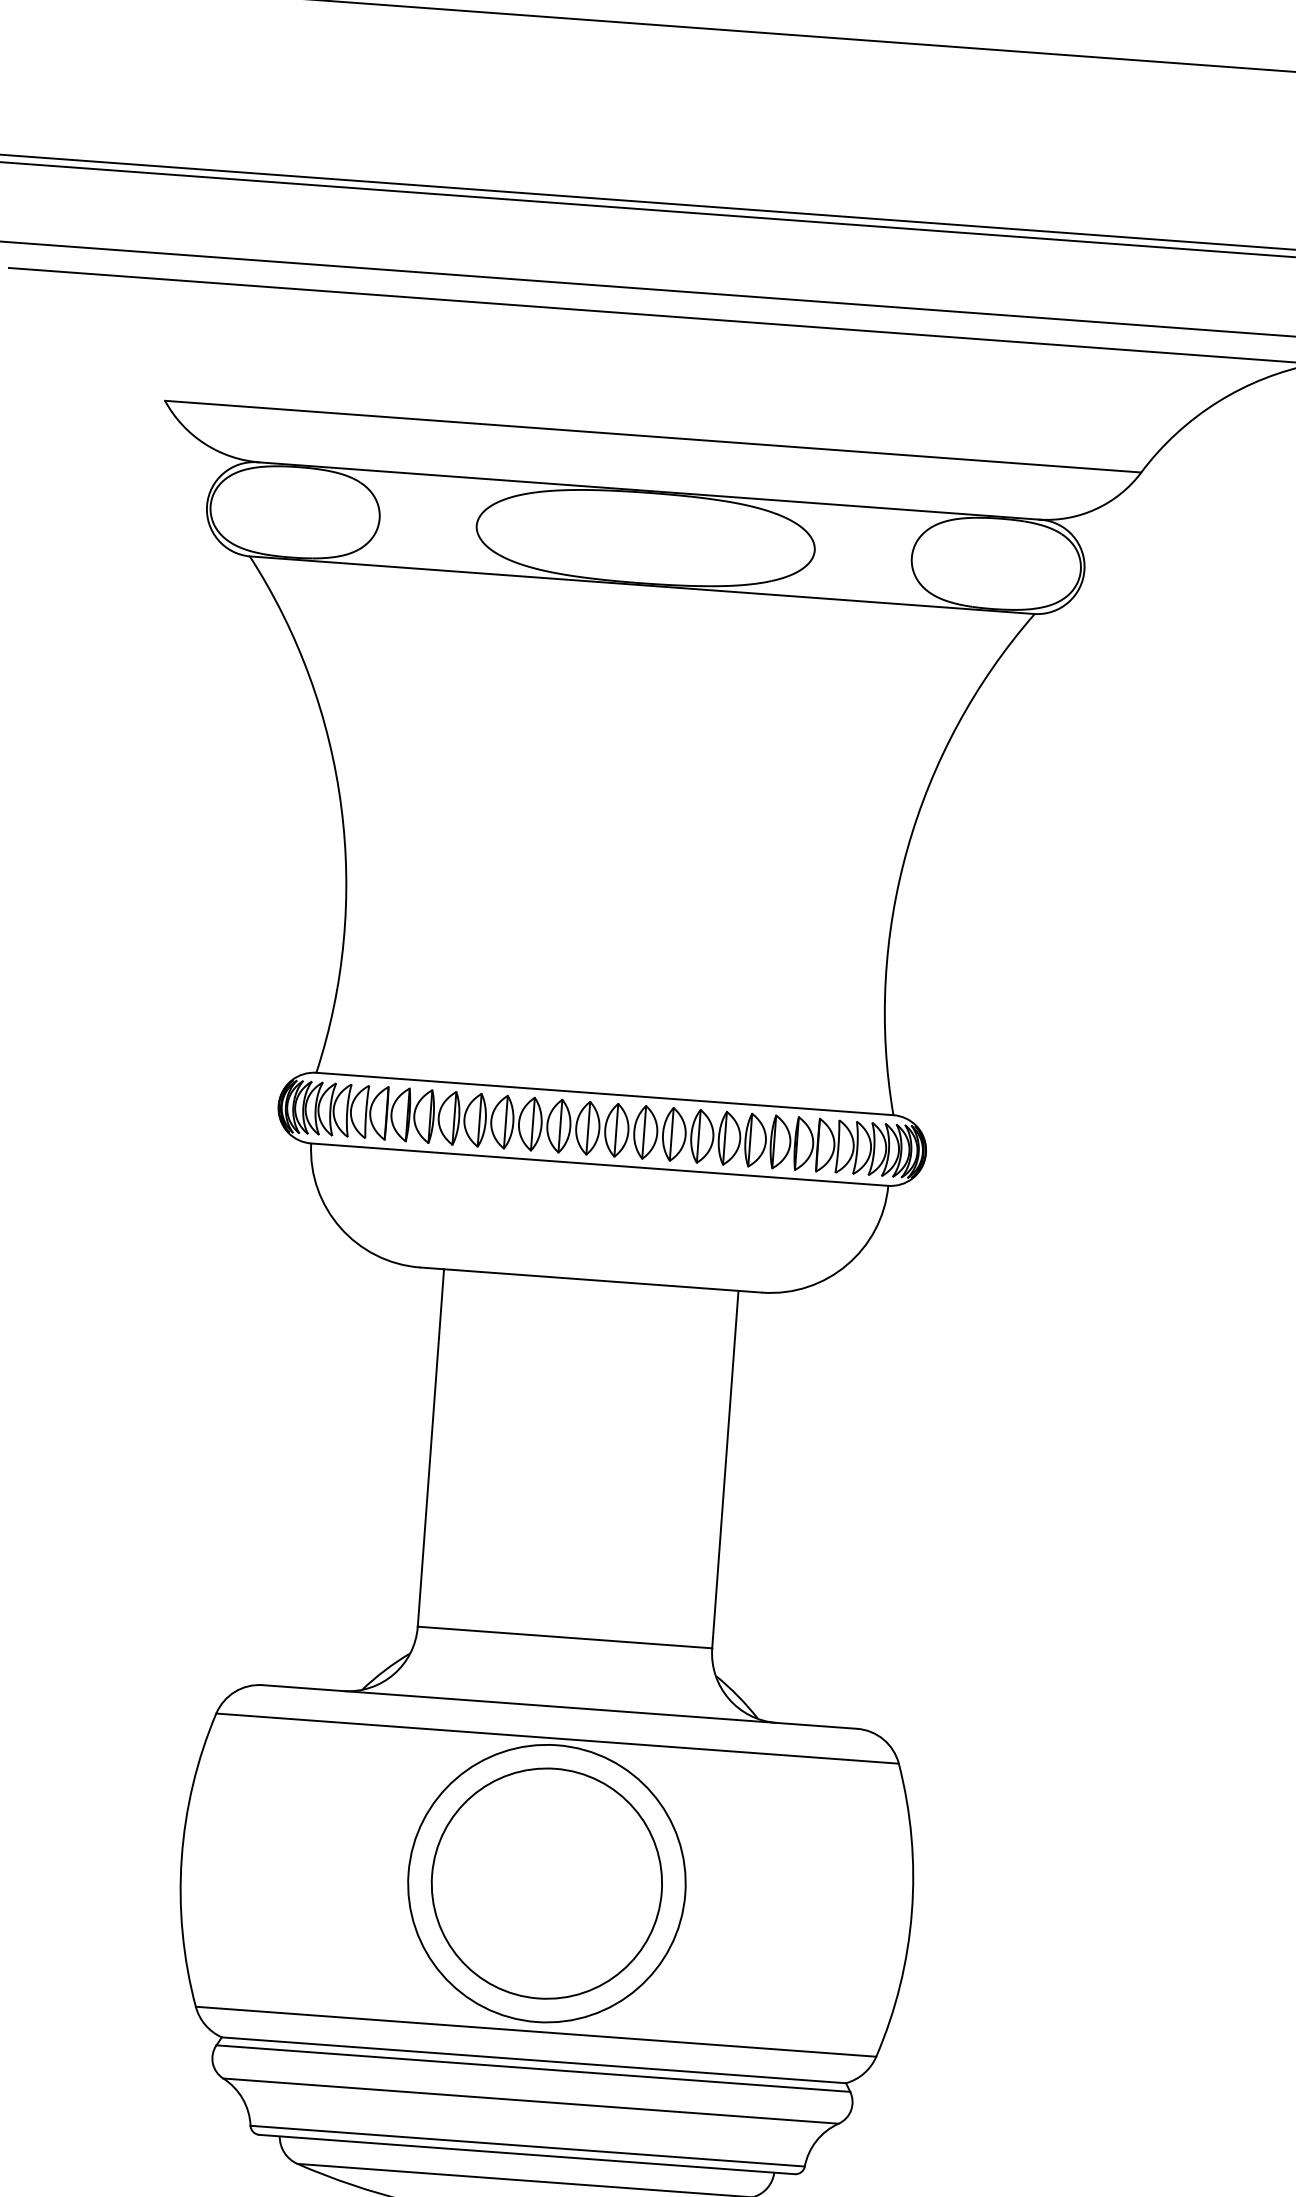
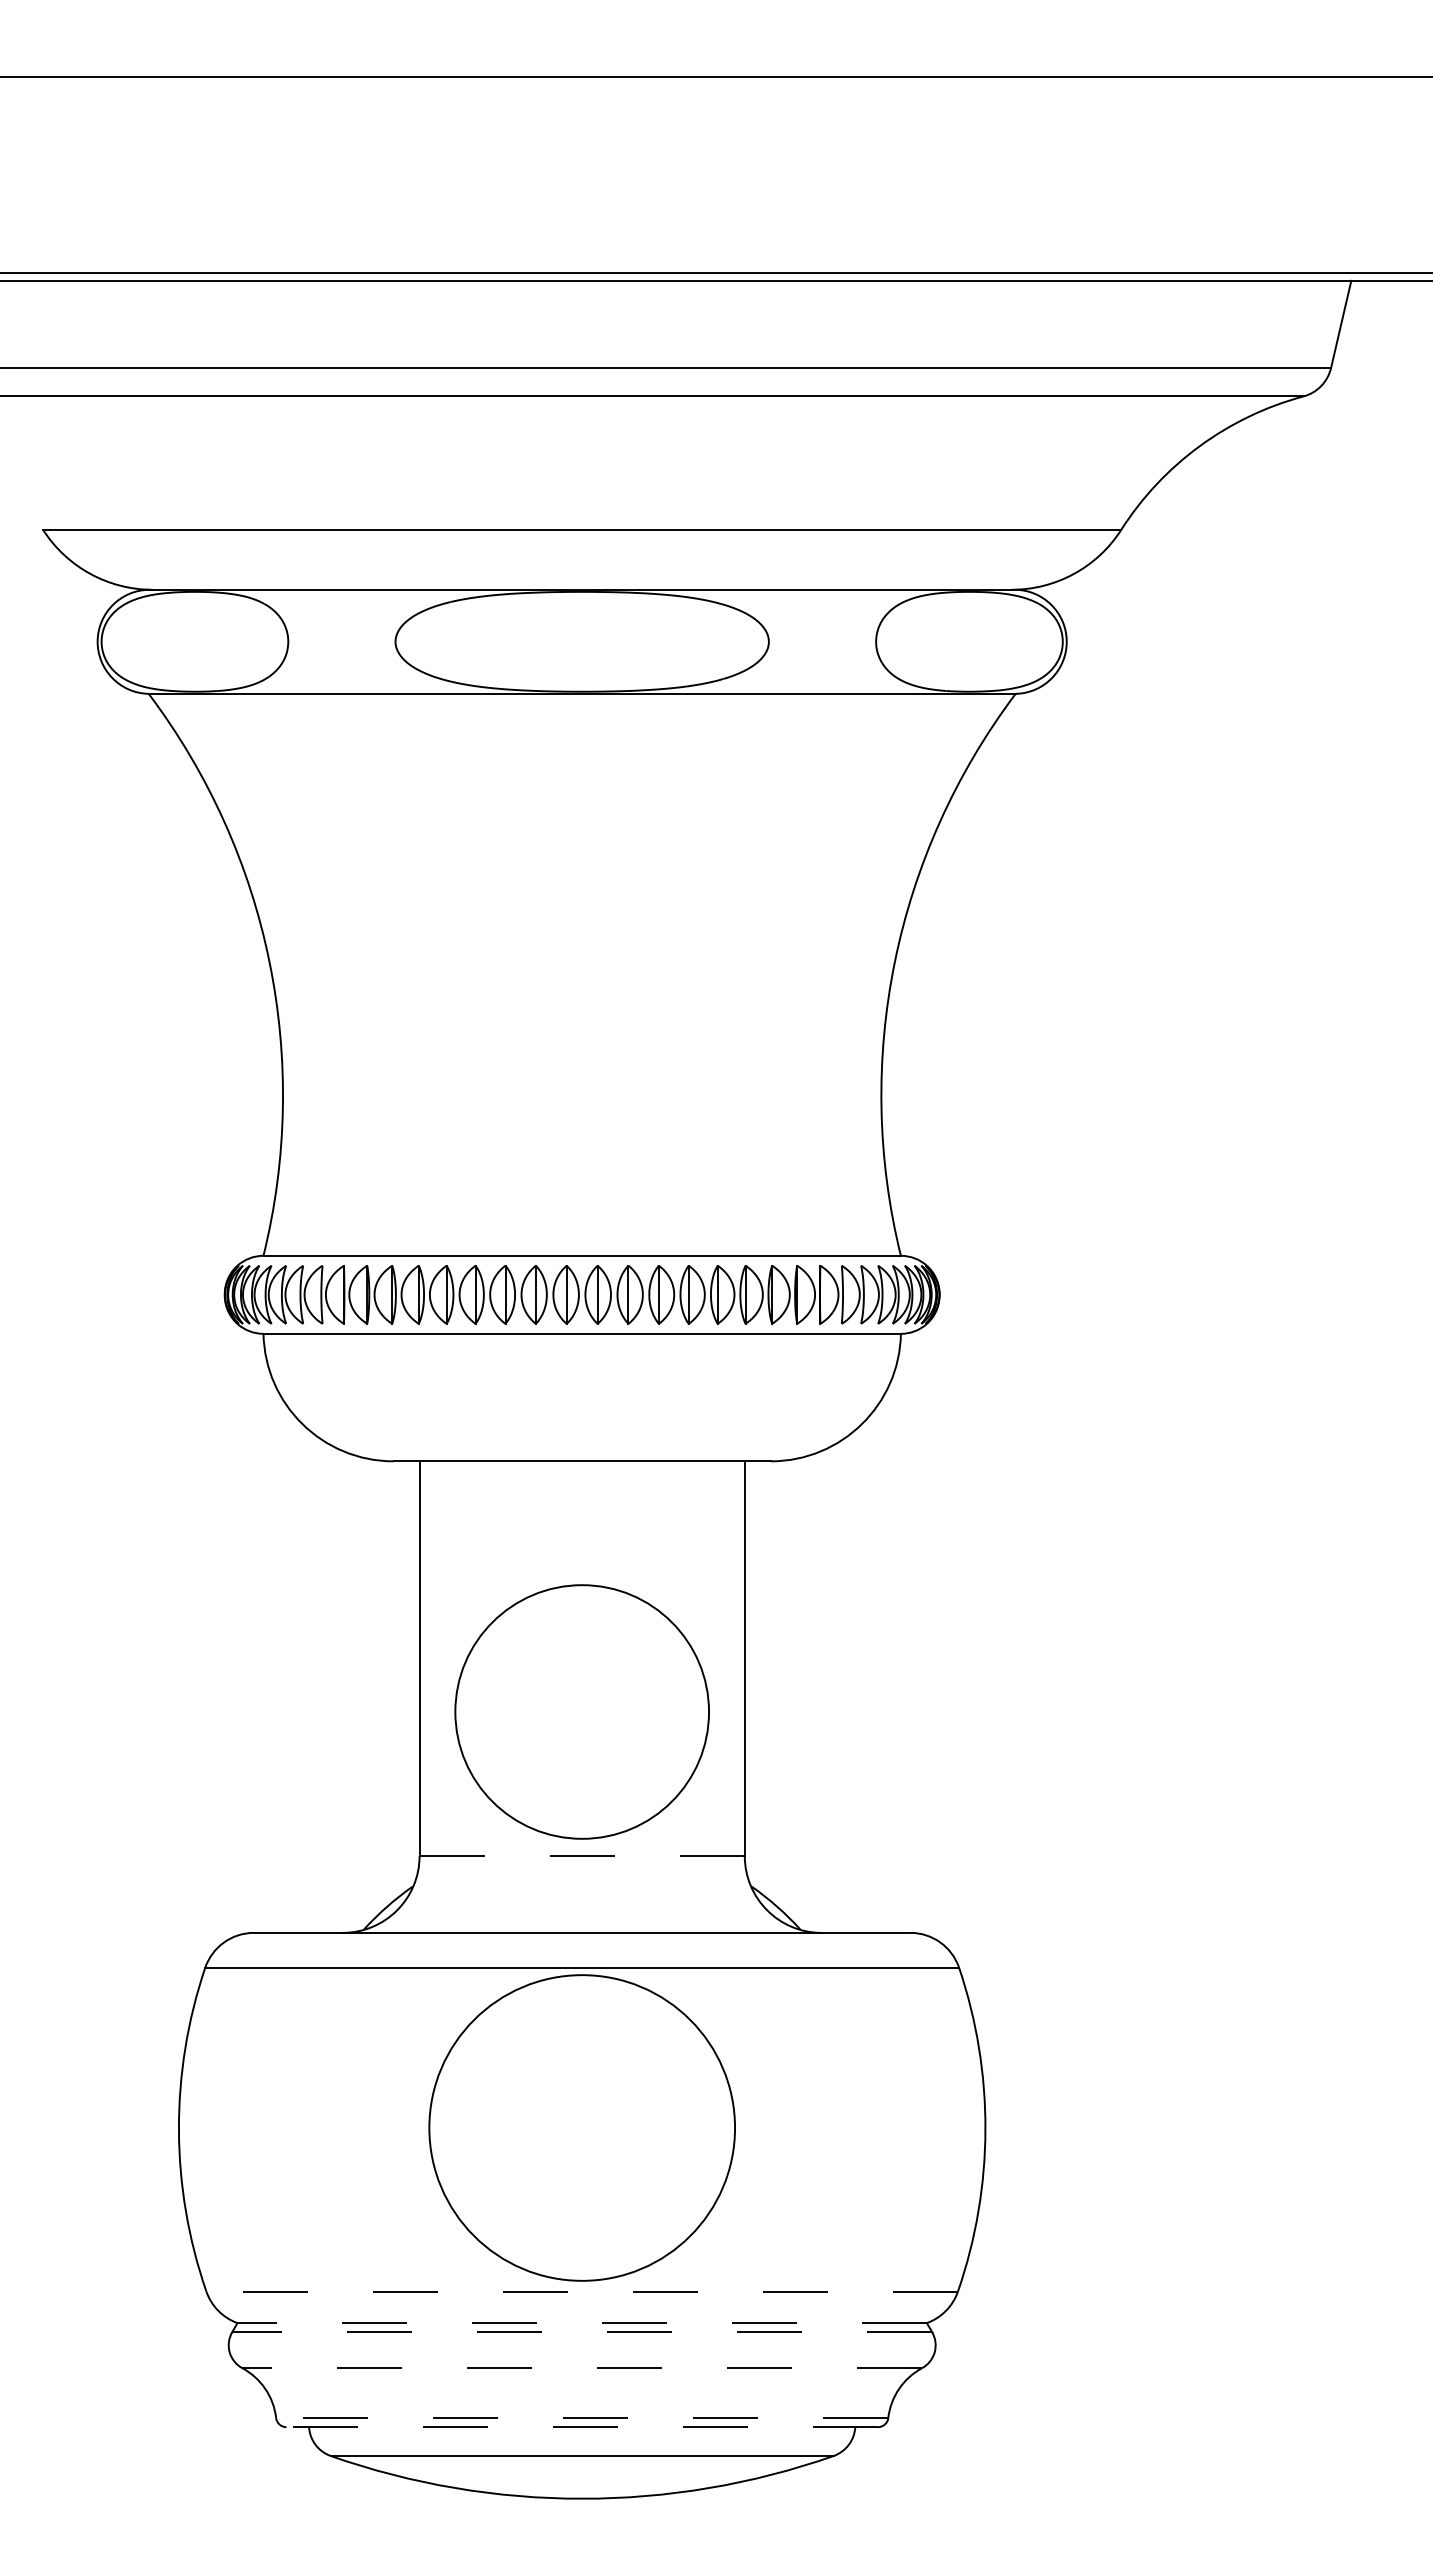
line: (565, 1637) -> (582, 1856), solid -> dashed
circle: (546, 1883) -> (581, 1711), moved
line: (536, 2031) -> (582, 2291), solid -> dashed
line: (534, 2060) -> (582, 2323), solid -> dashed
line: (532, 2068) -> (581, 2332), solid -> dashed
line: (531, 2101) -> (582, 2368), solid -> dashed
line: (527, 2145) -> (581, 2417), solid -> dashed
line: (527, 2154) -> (582, 2427), solid -> dashed

